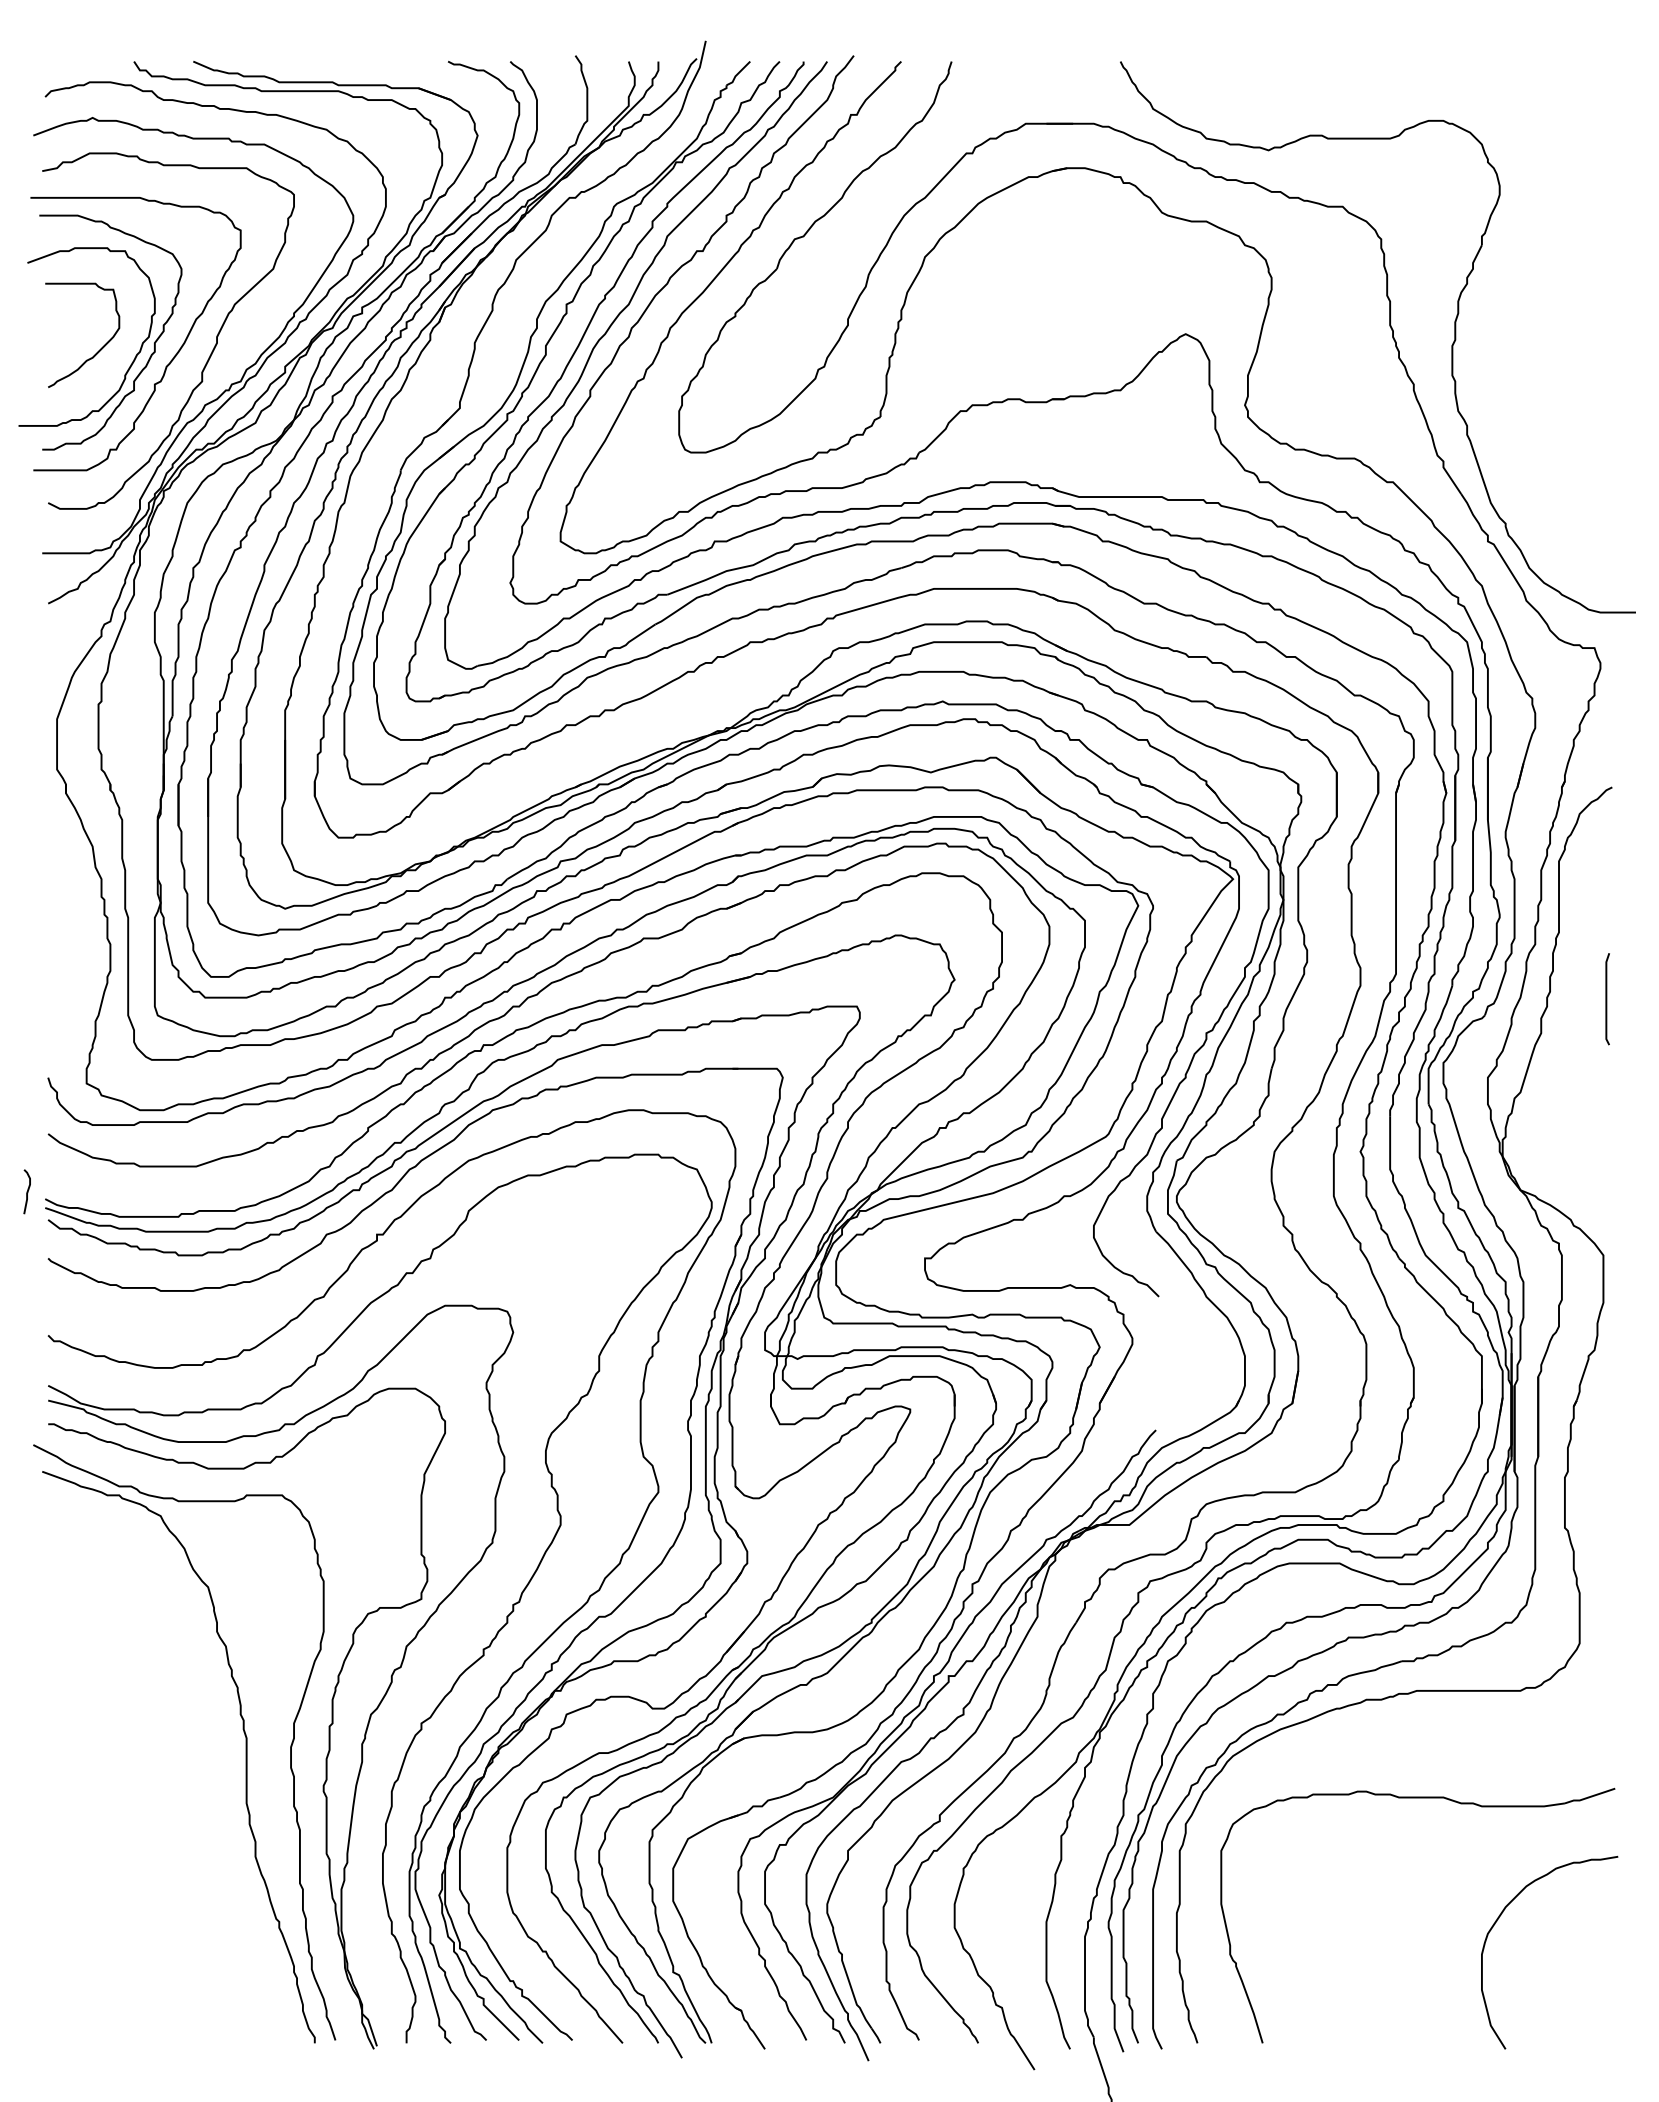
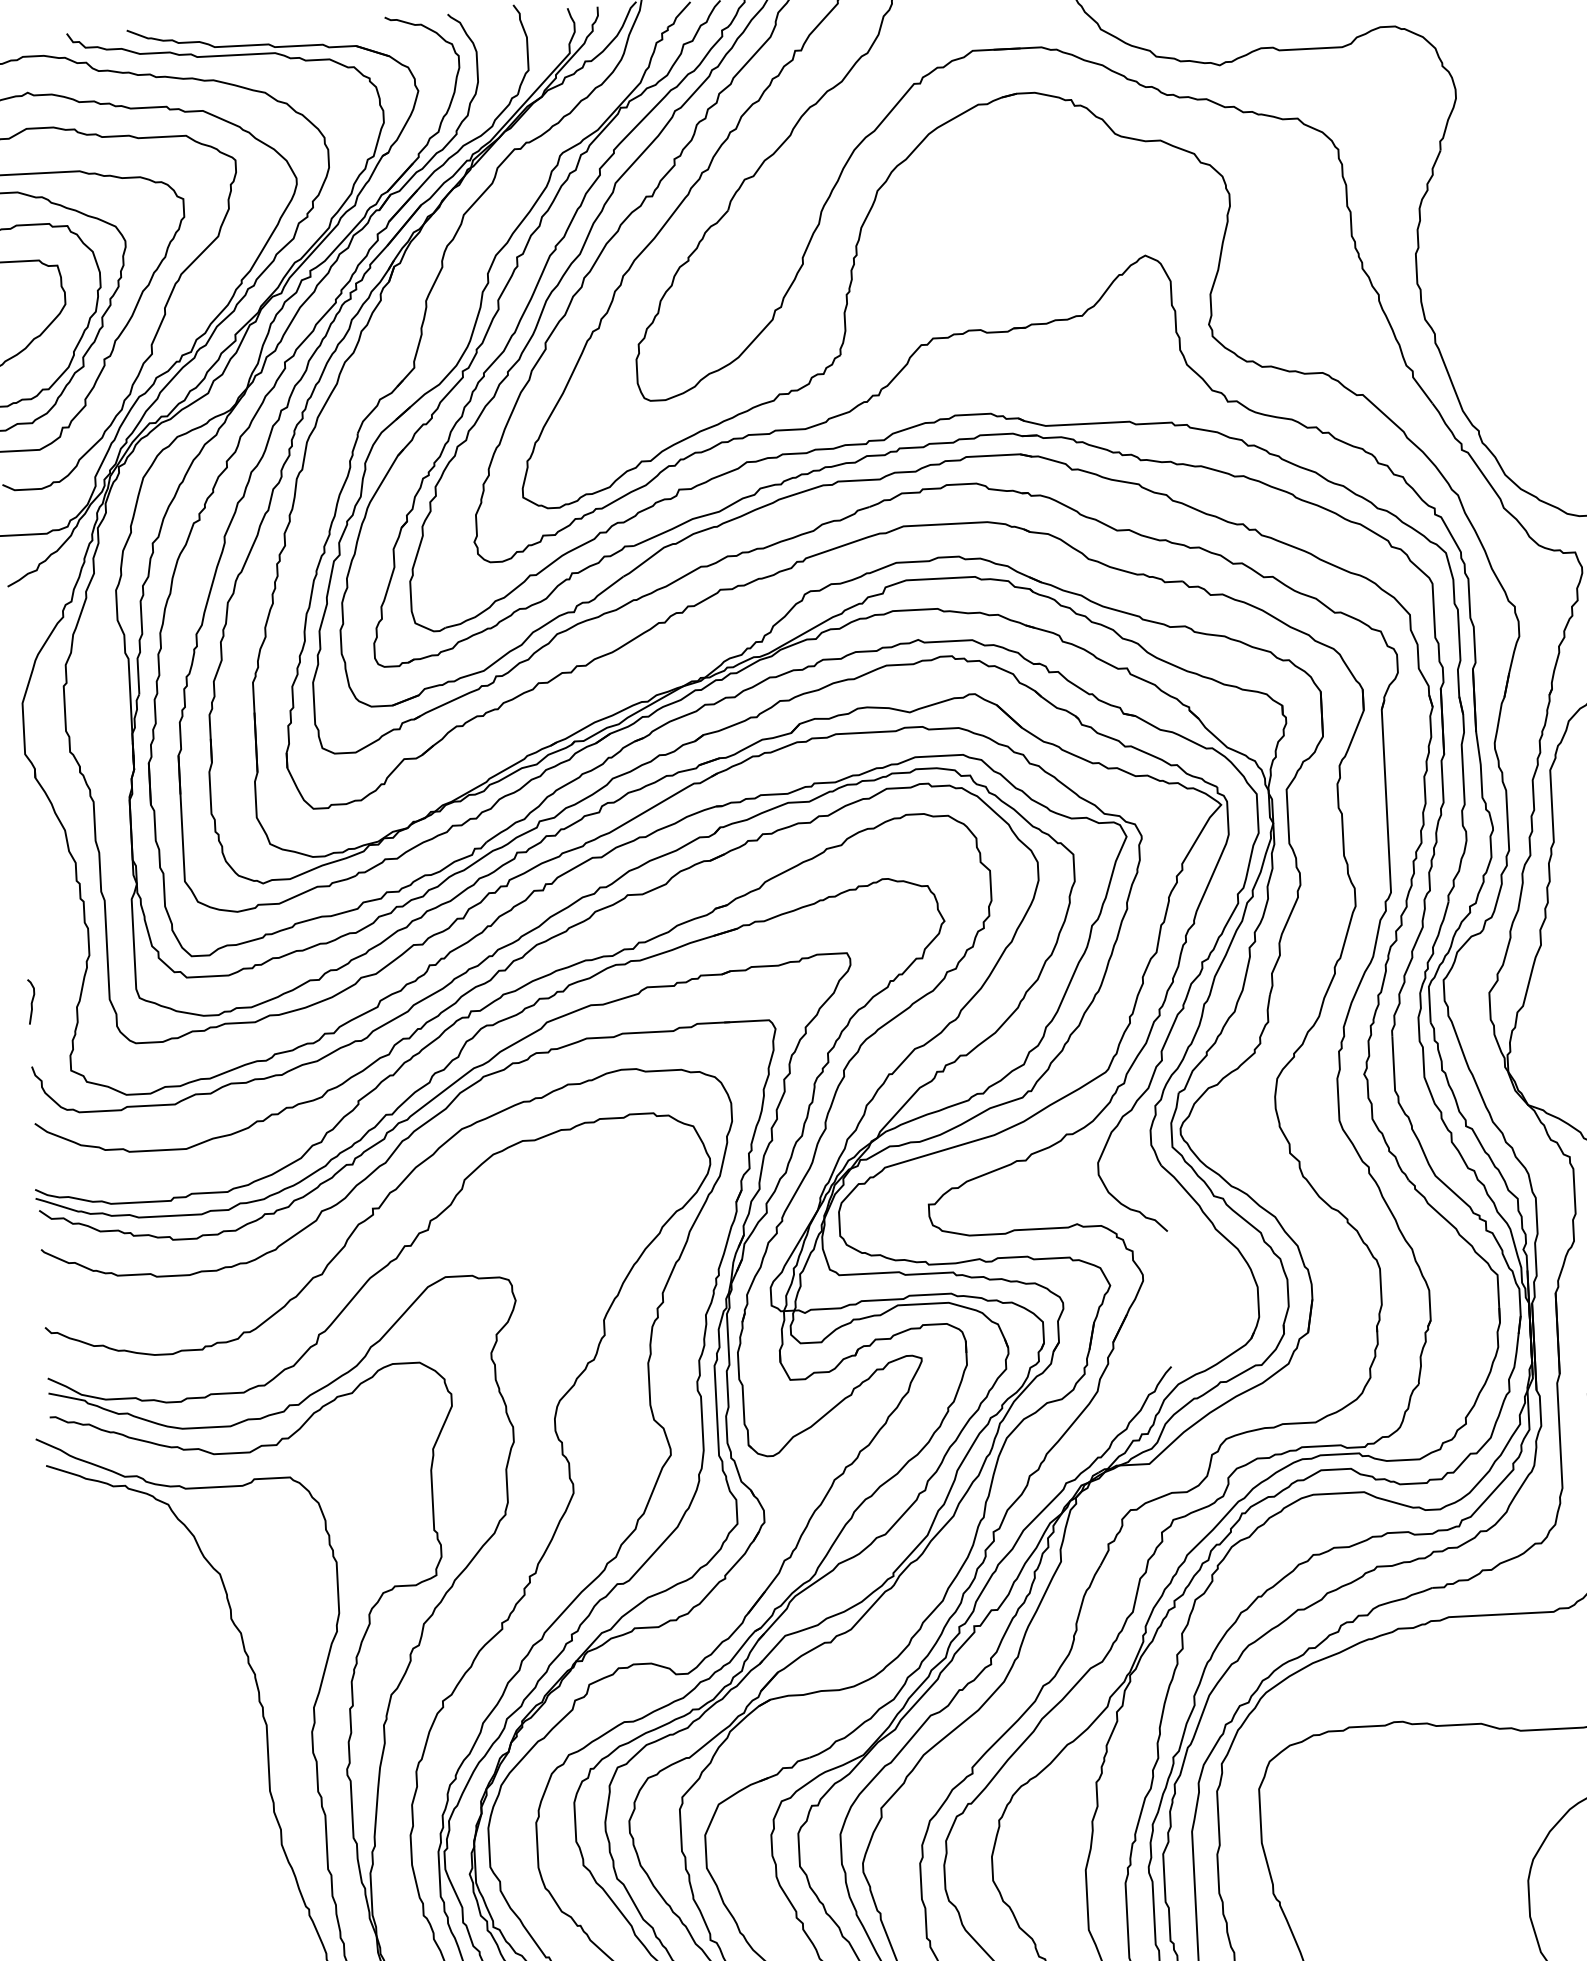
curve: (26, 1191) -> (30, 1001), moved

